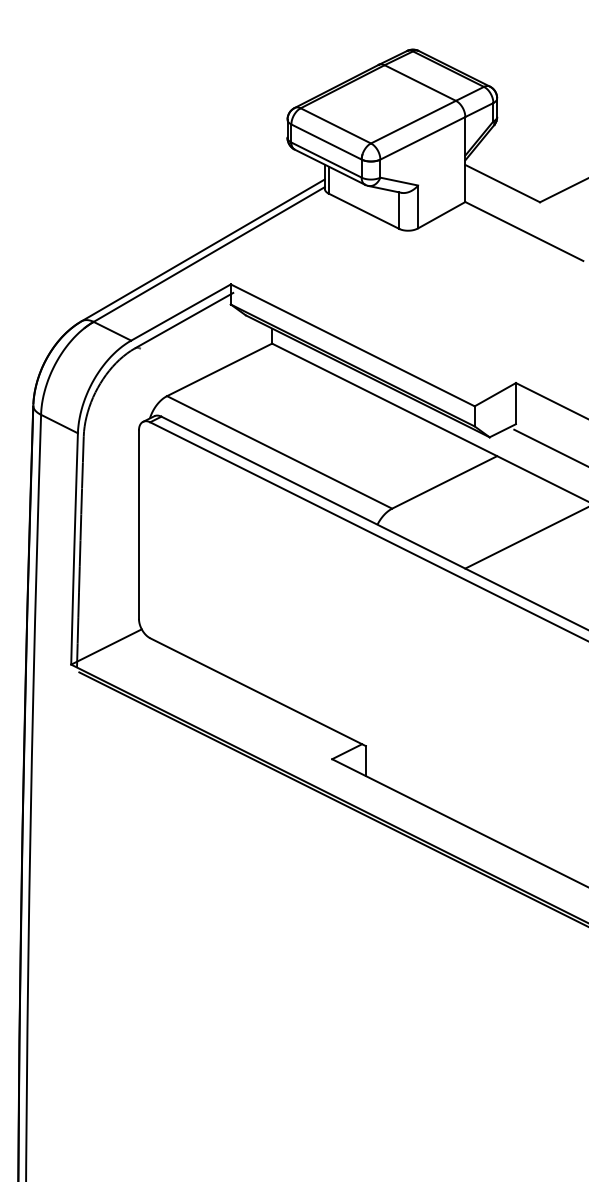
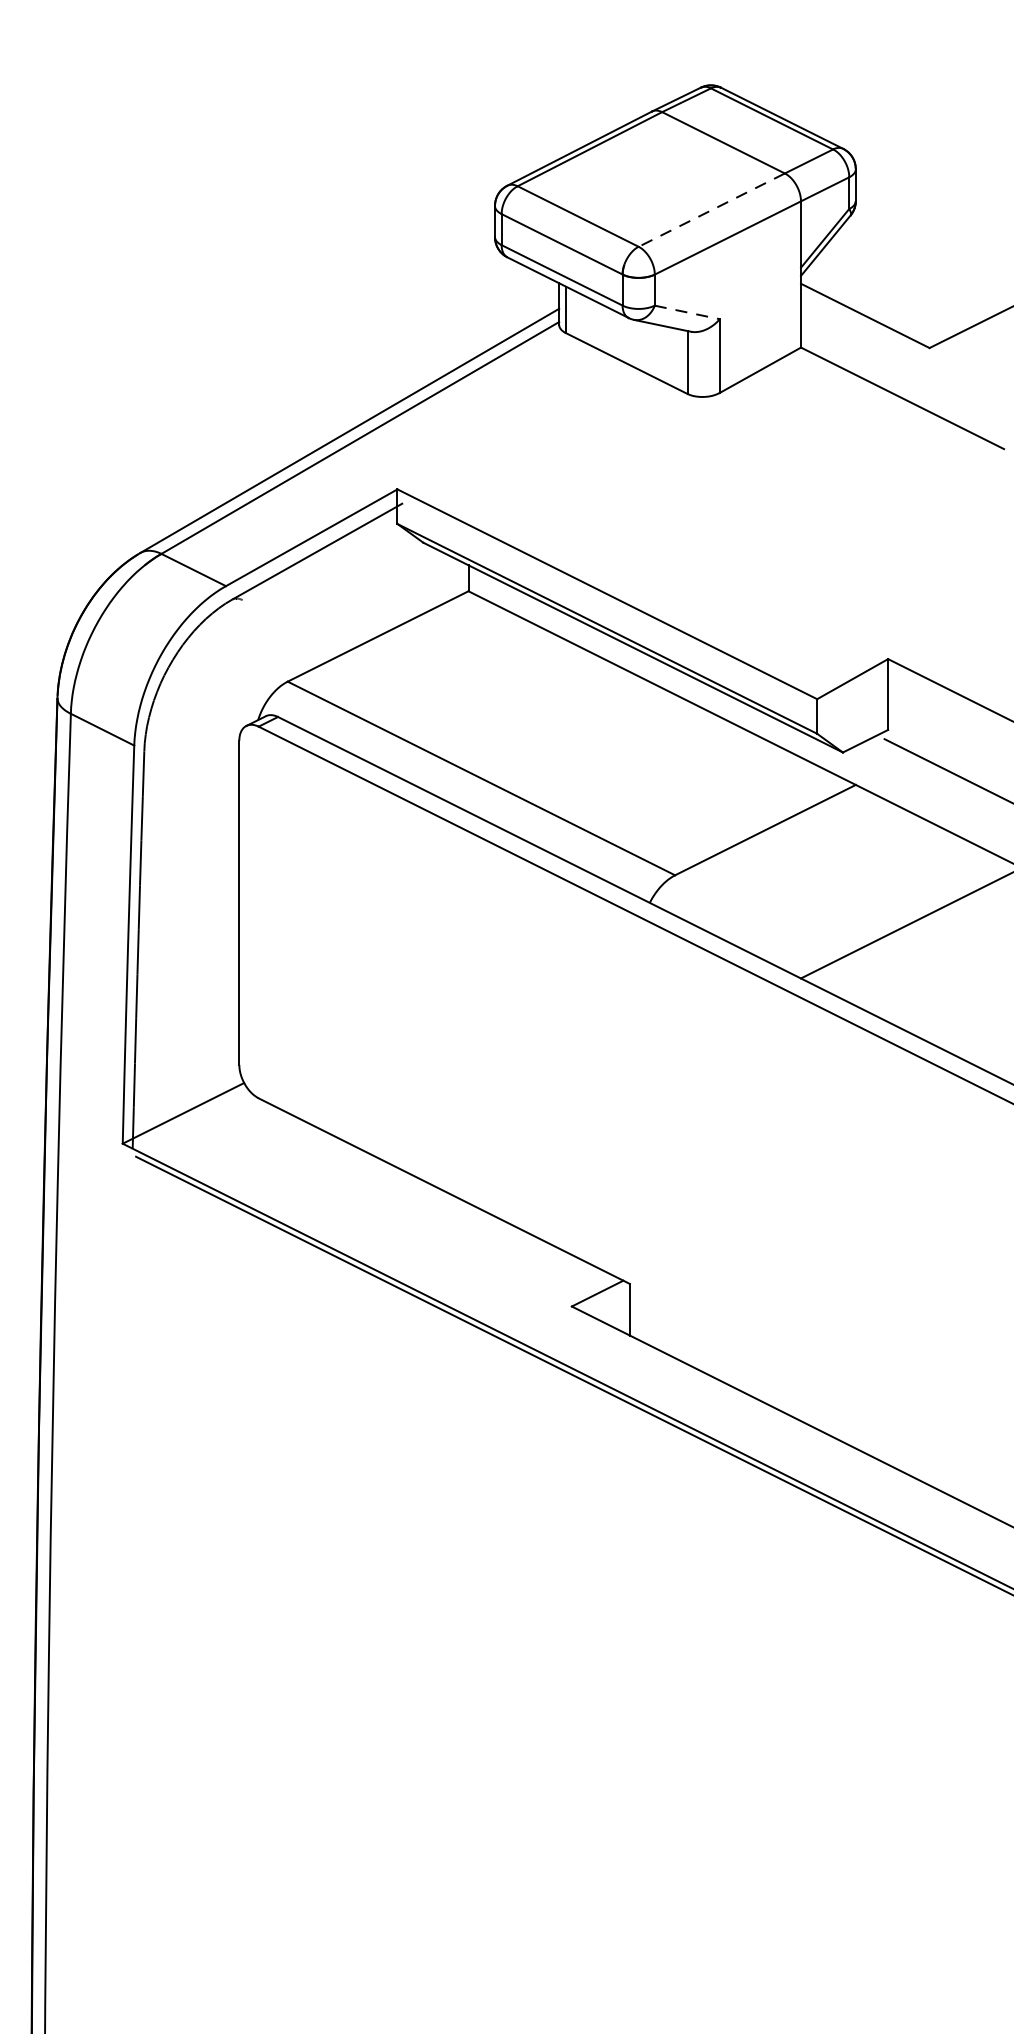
line: (413, 122) -> (711, 210), solid -> dashed
line: (399, 181) -> (687, 312), solid -> dashed

